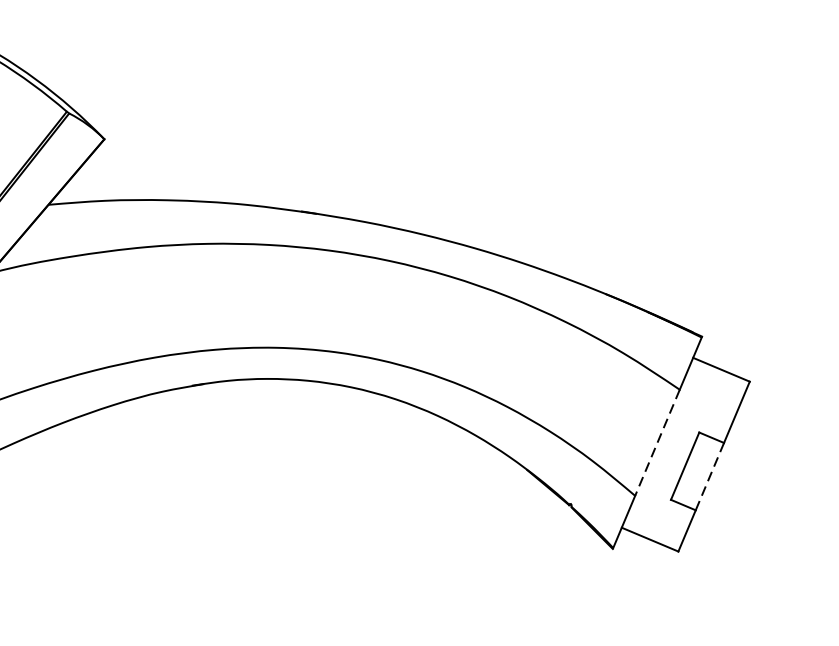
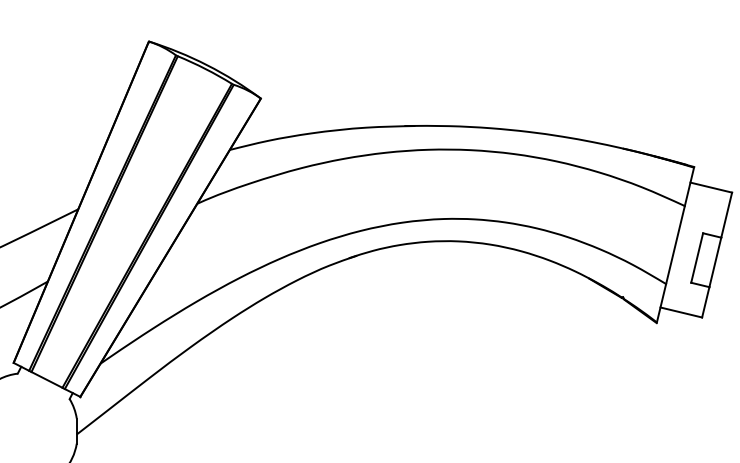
line: (657, 443) -> (675, 245), dashed -> solid
line: (710, 475) -> (715, 261), dashed -> solid

